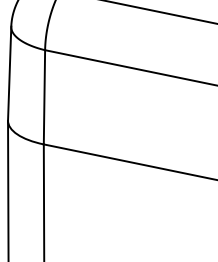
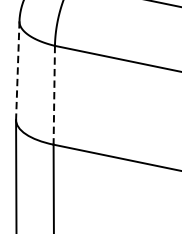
line: (9, 73) -> (17, 70), solid -> dashed
line: (44, 97) -> (54, 95), solid -> dashed

